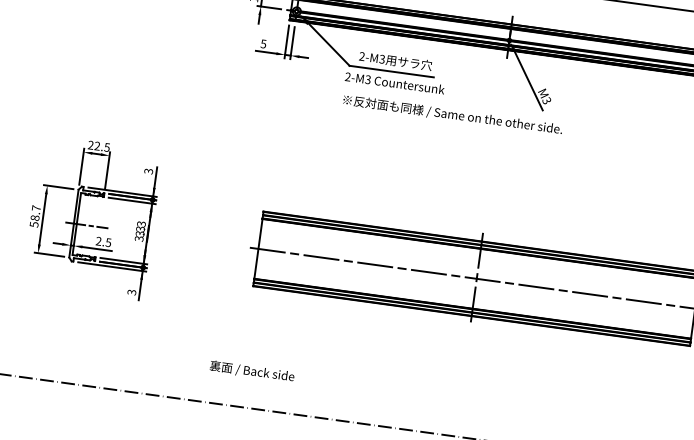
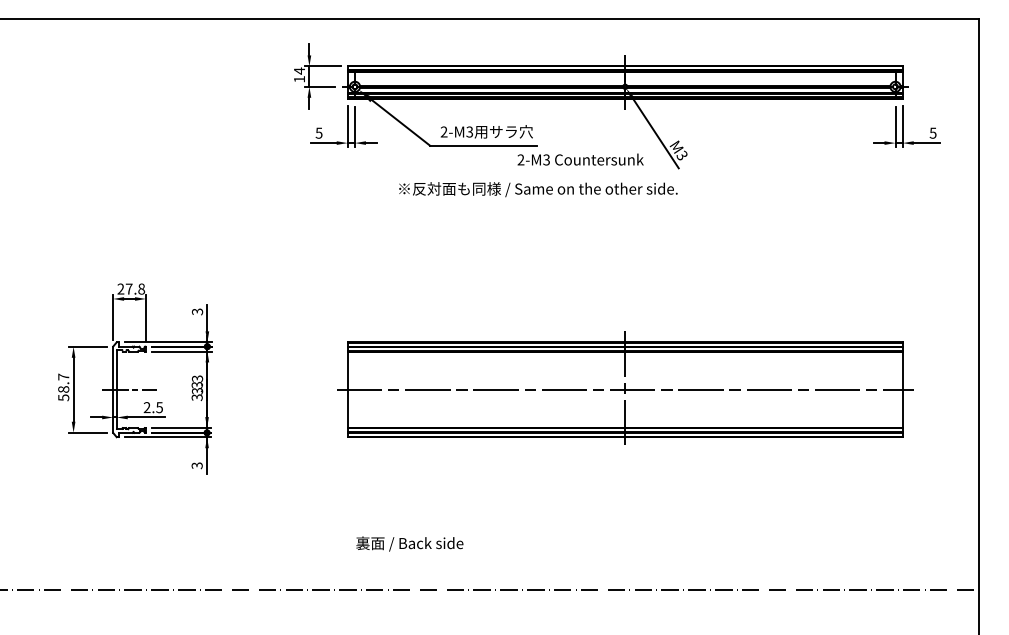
text: (394, 83) -> (580, 159), moved
text: (452, 115) -> (538, 189), moved
text: (101, 146) -> (134, 288), 22.5 -> 27.8
text: (251, 371) -> (409, 543), moved

